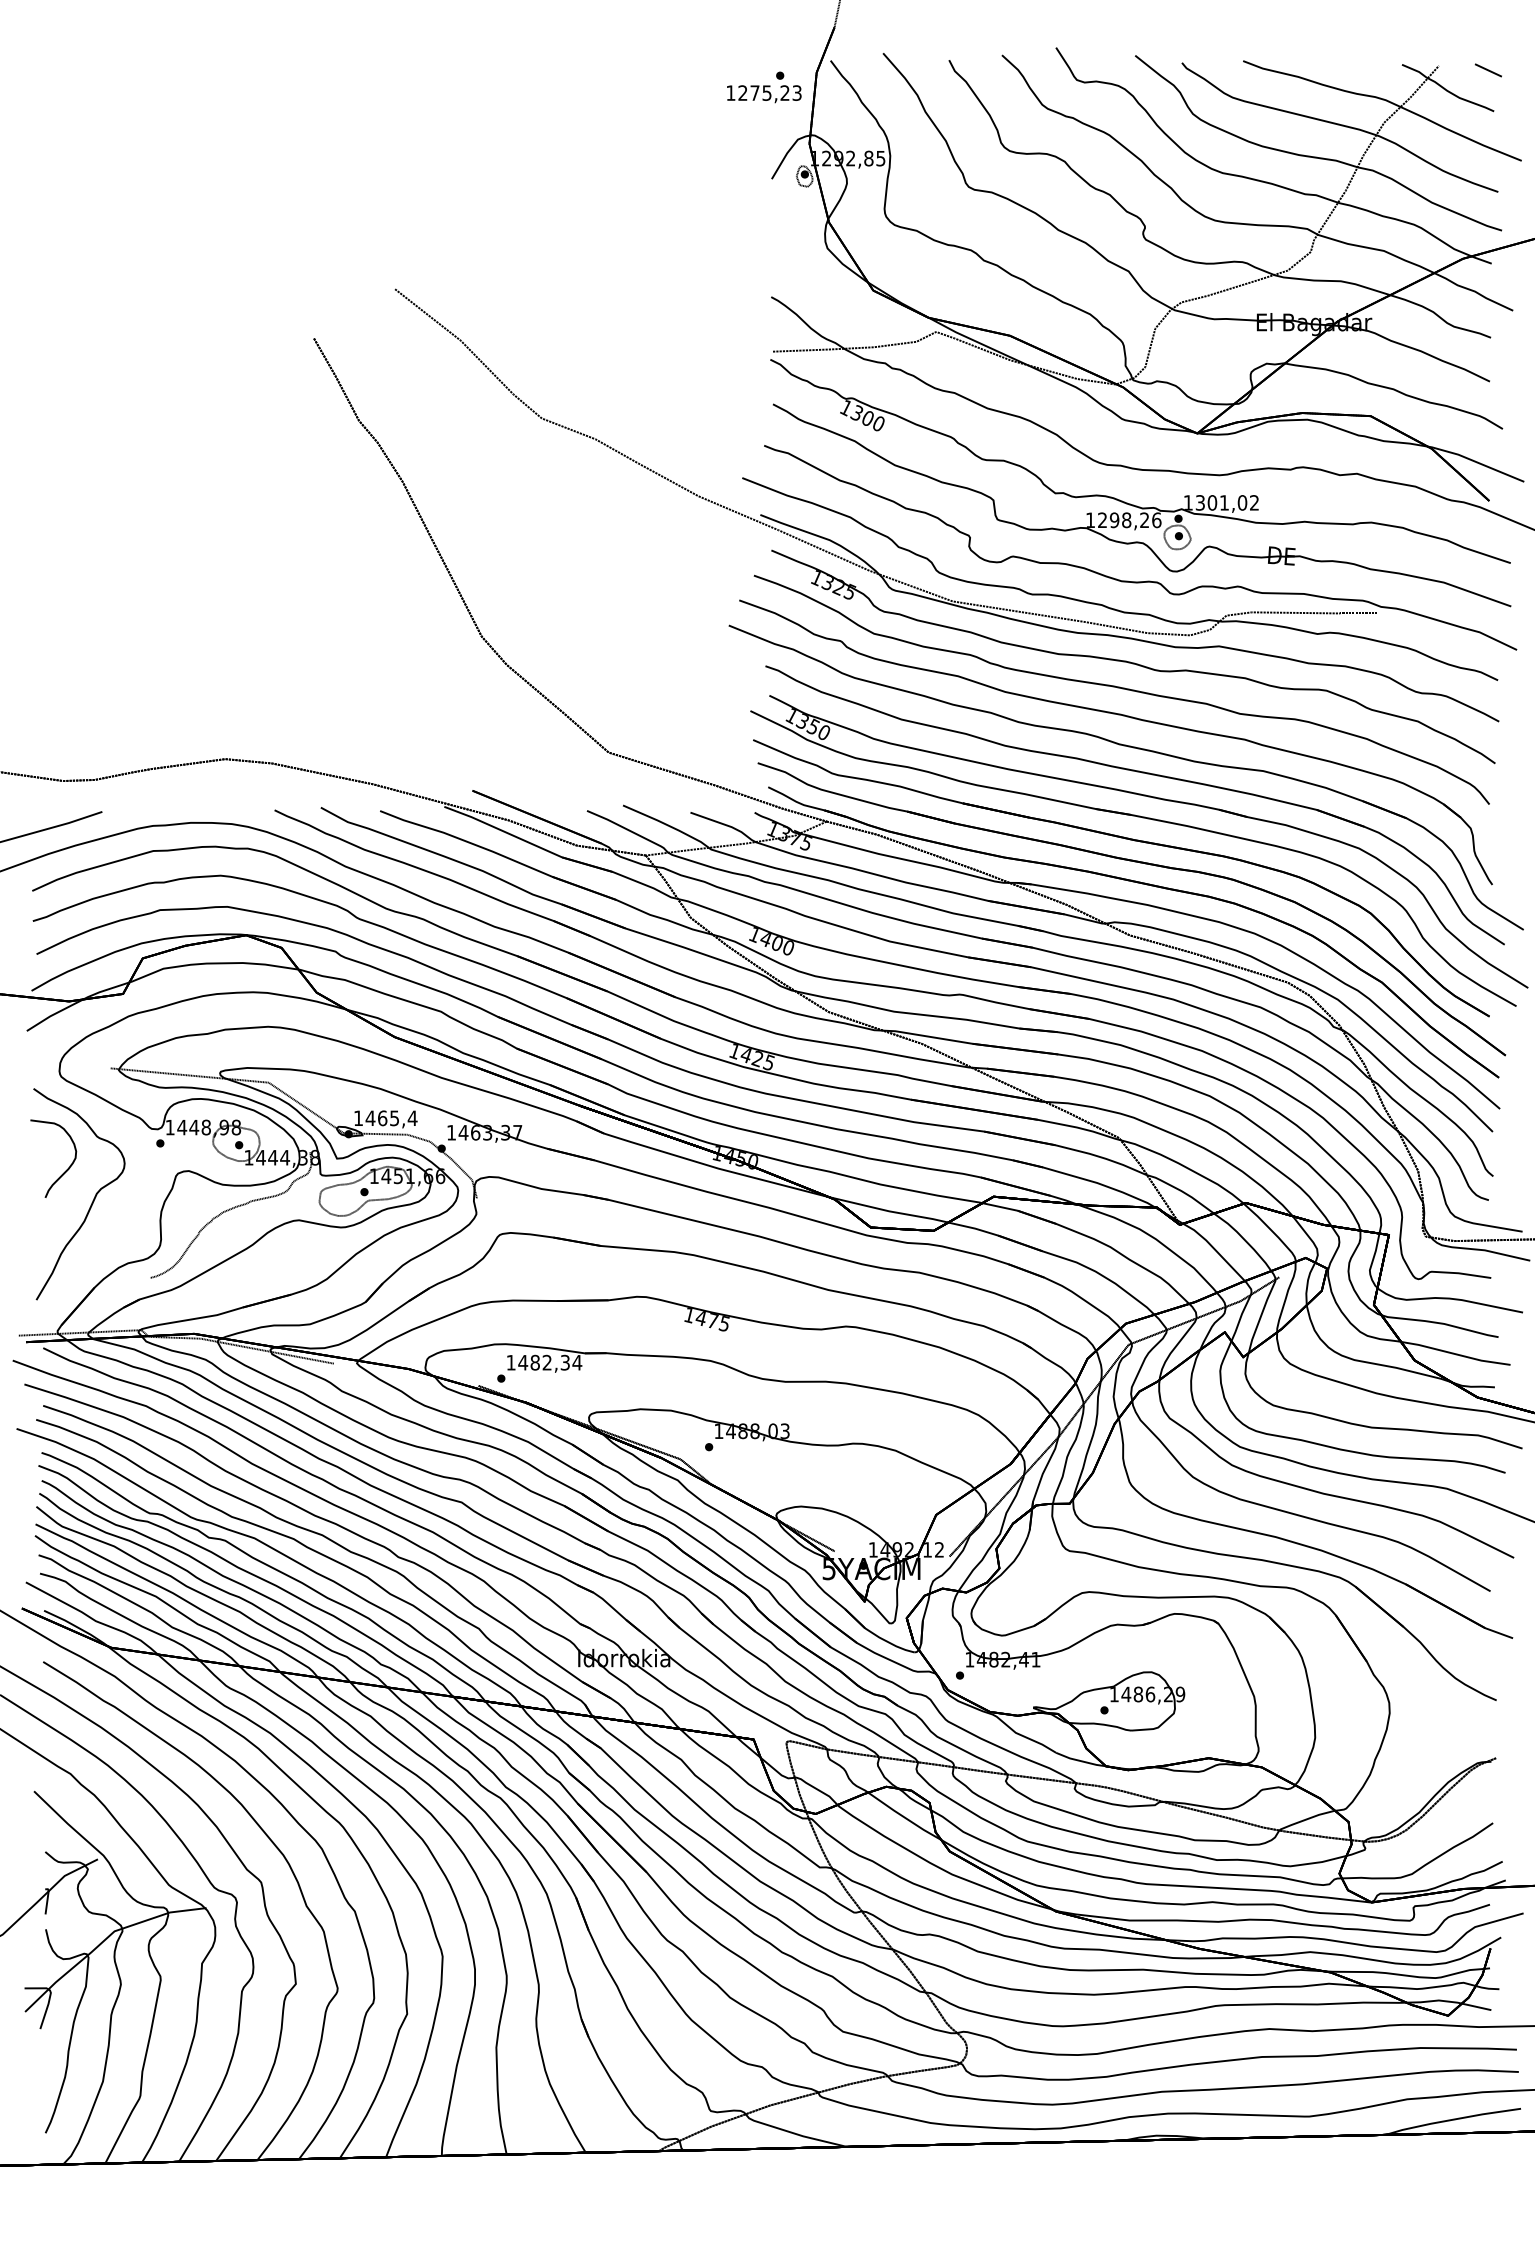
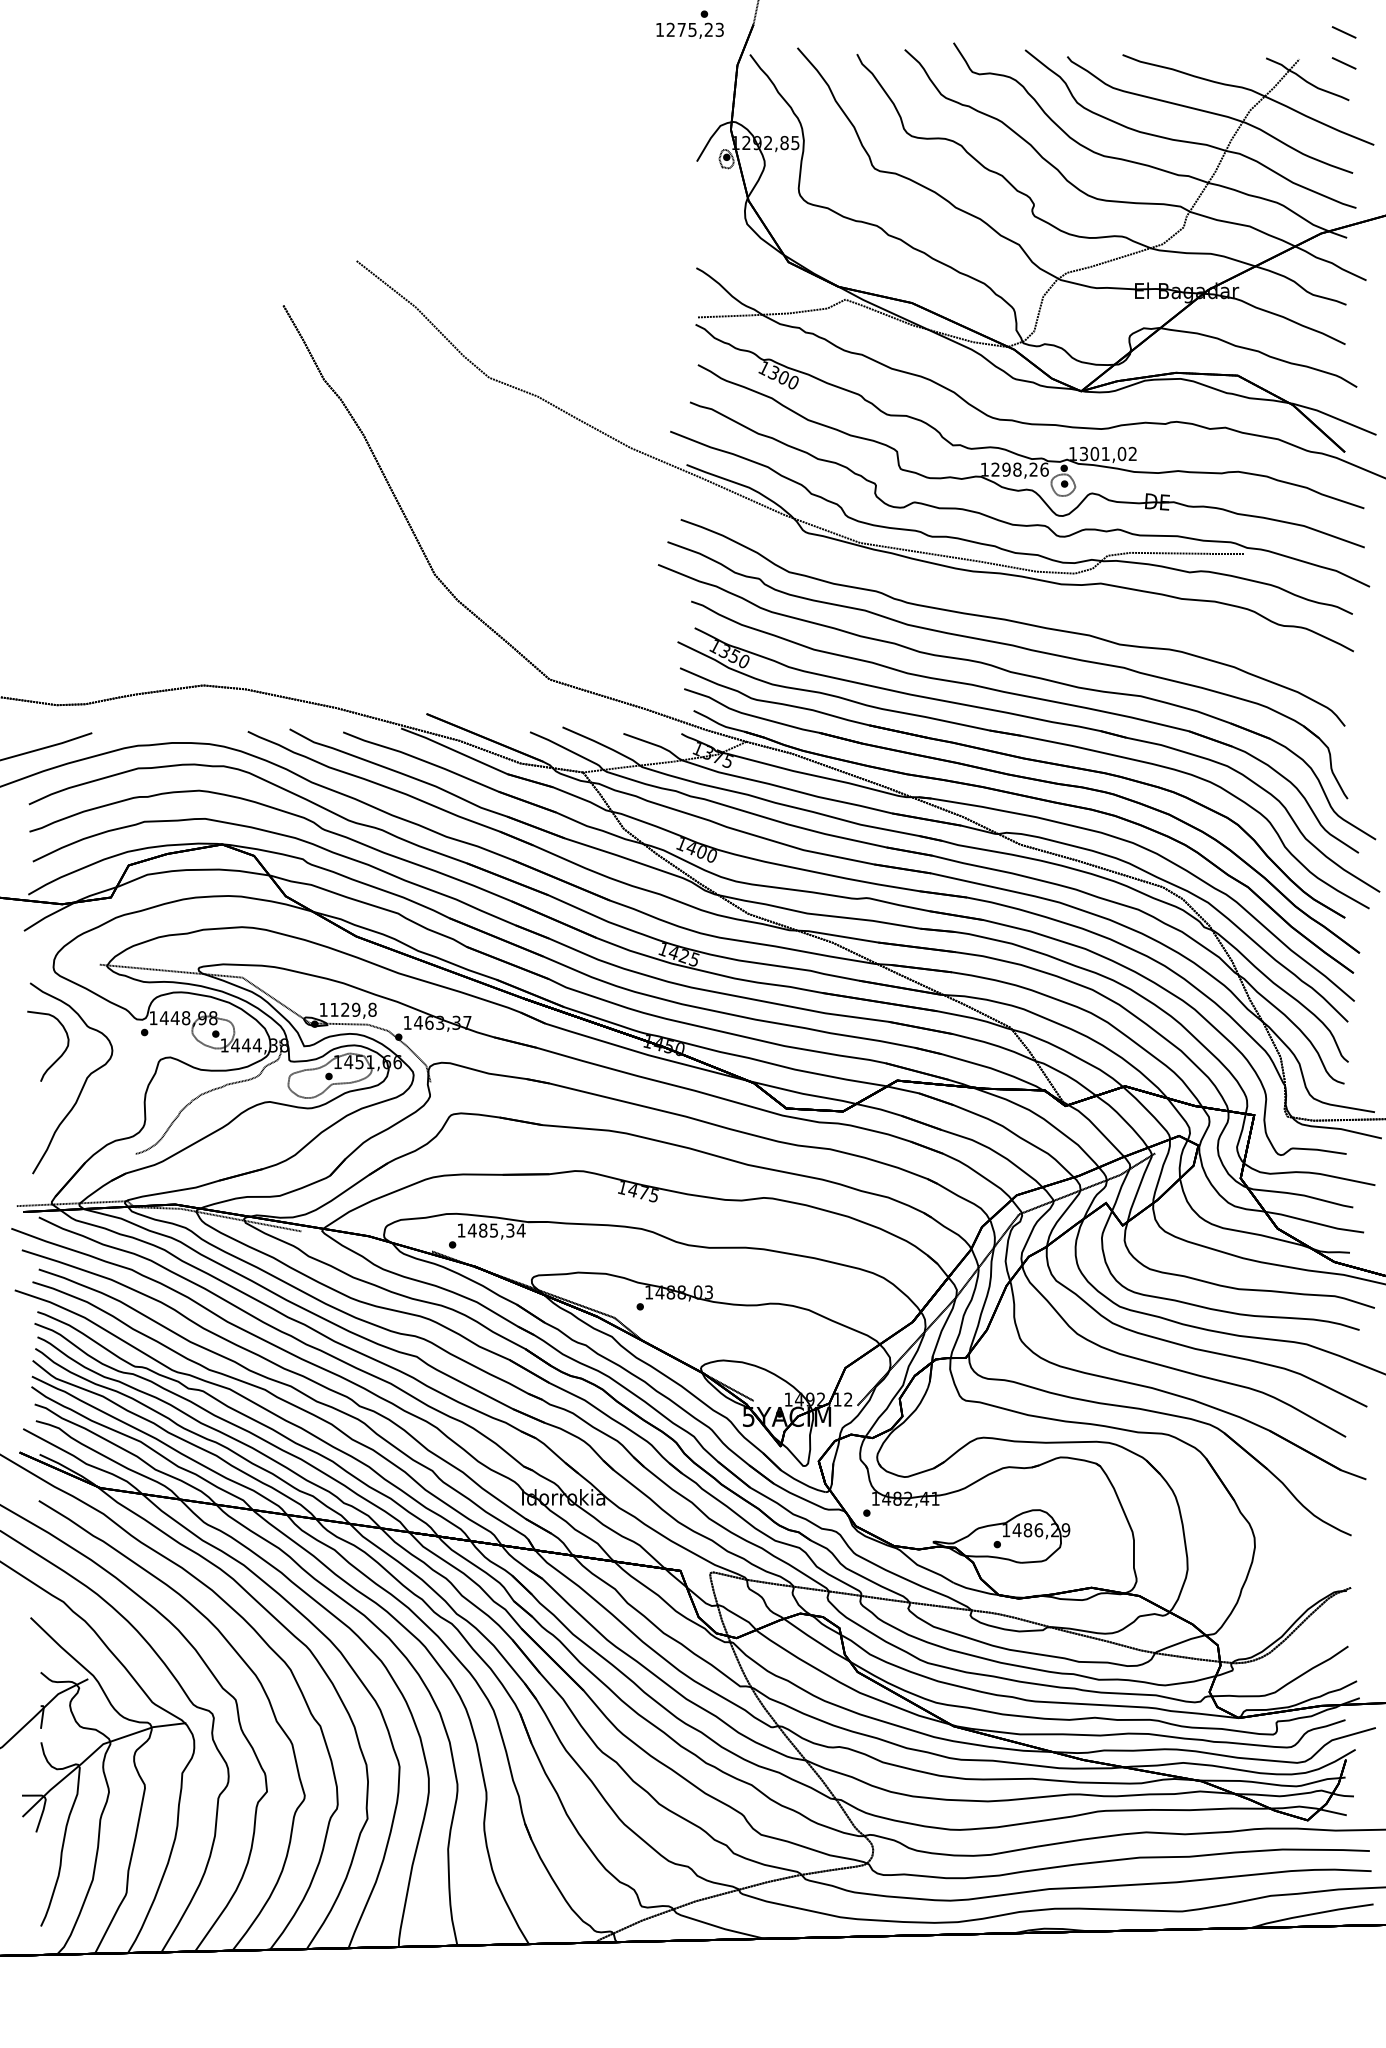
line: (1487, 36) -> (1343, 32), added
text: (763, 87) -> (689, 24), moved
part: (1133, 656) -> (1023, 592), removed
text: (391, 1117) -> (353, 1009), 1465,4 -> 1129,8
text: (546, 1362) -> (493, 1230), 1482,34 -> 1485,34

